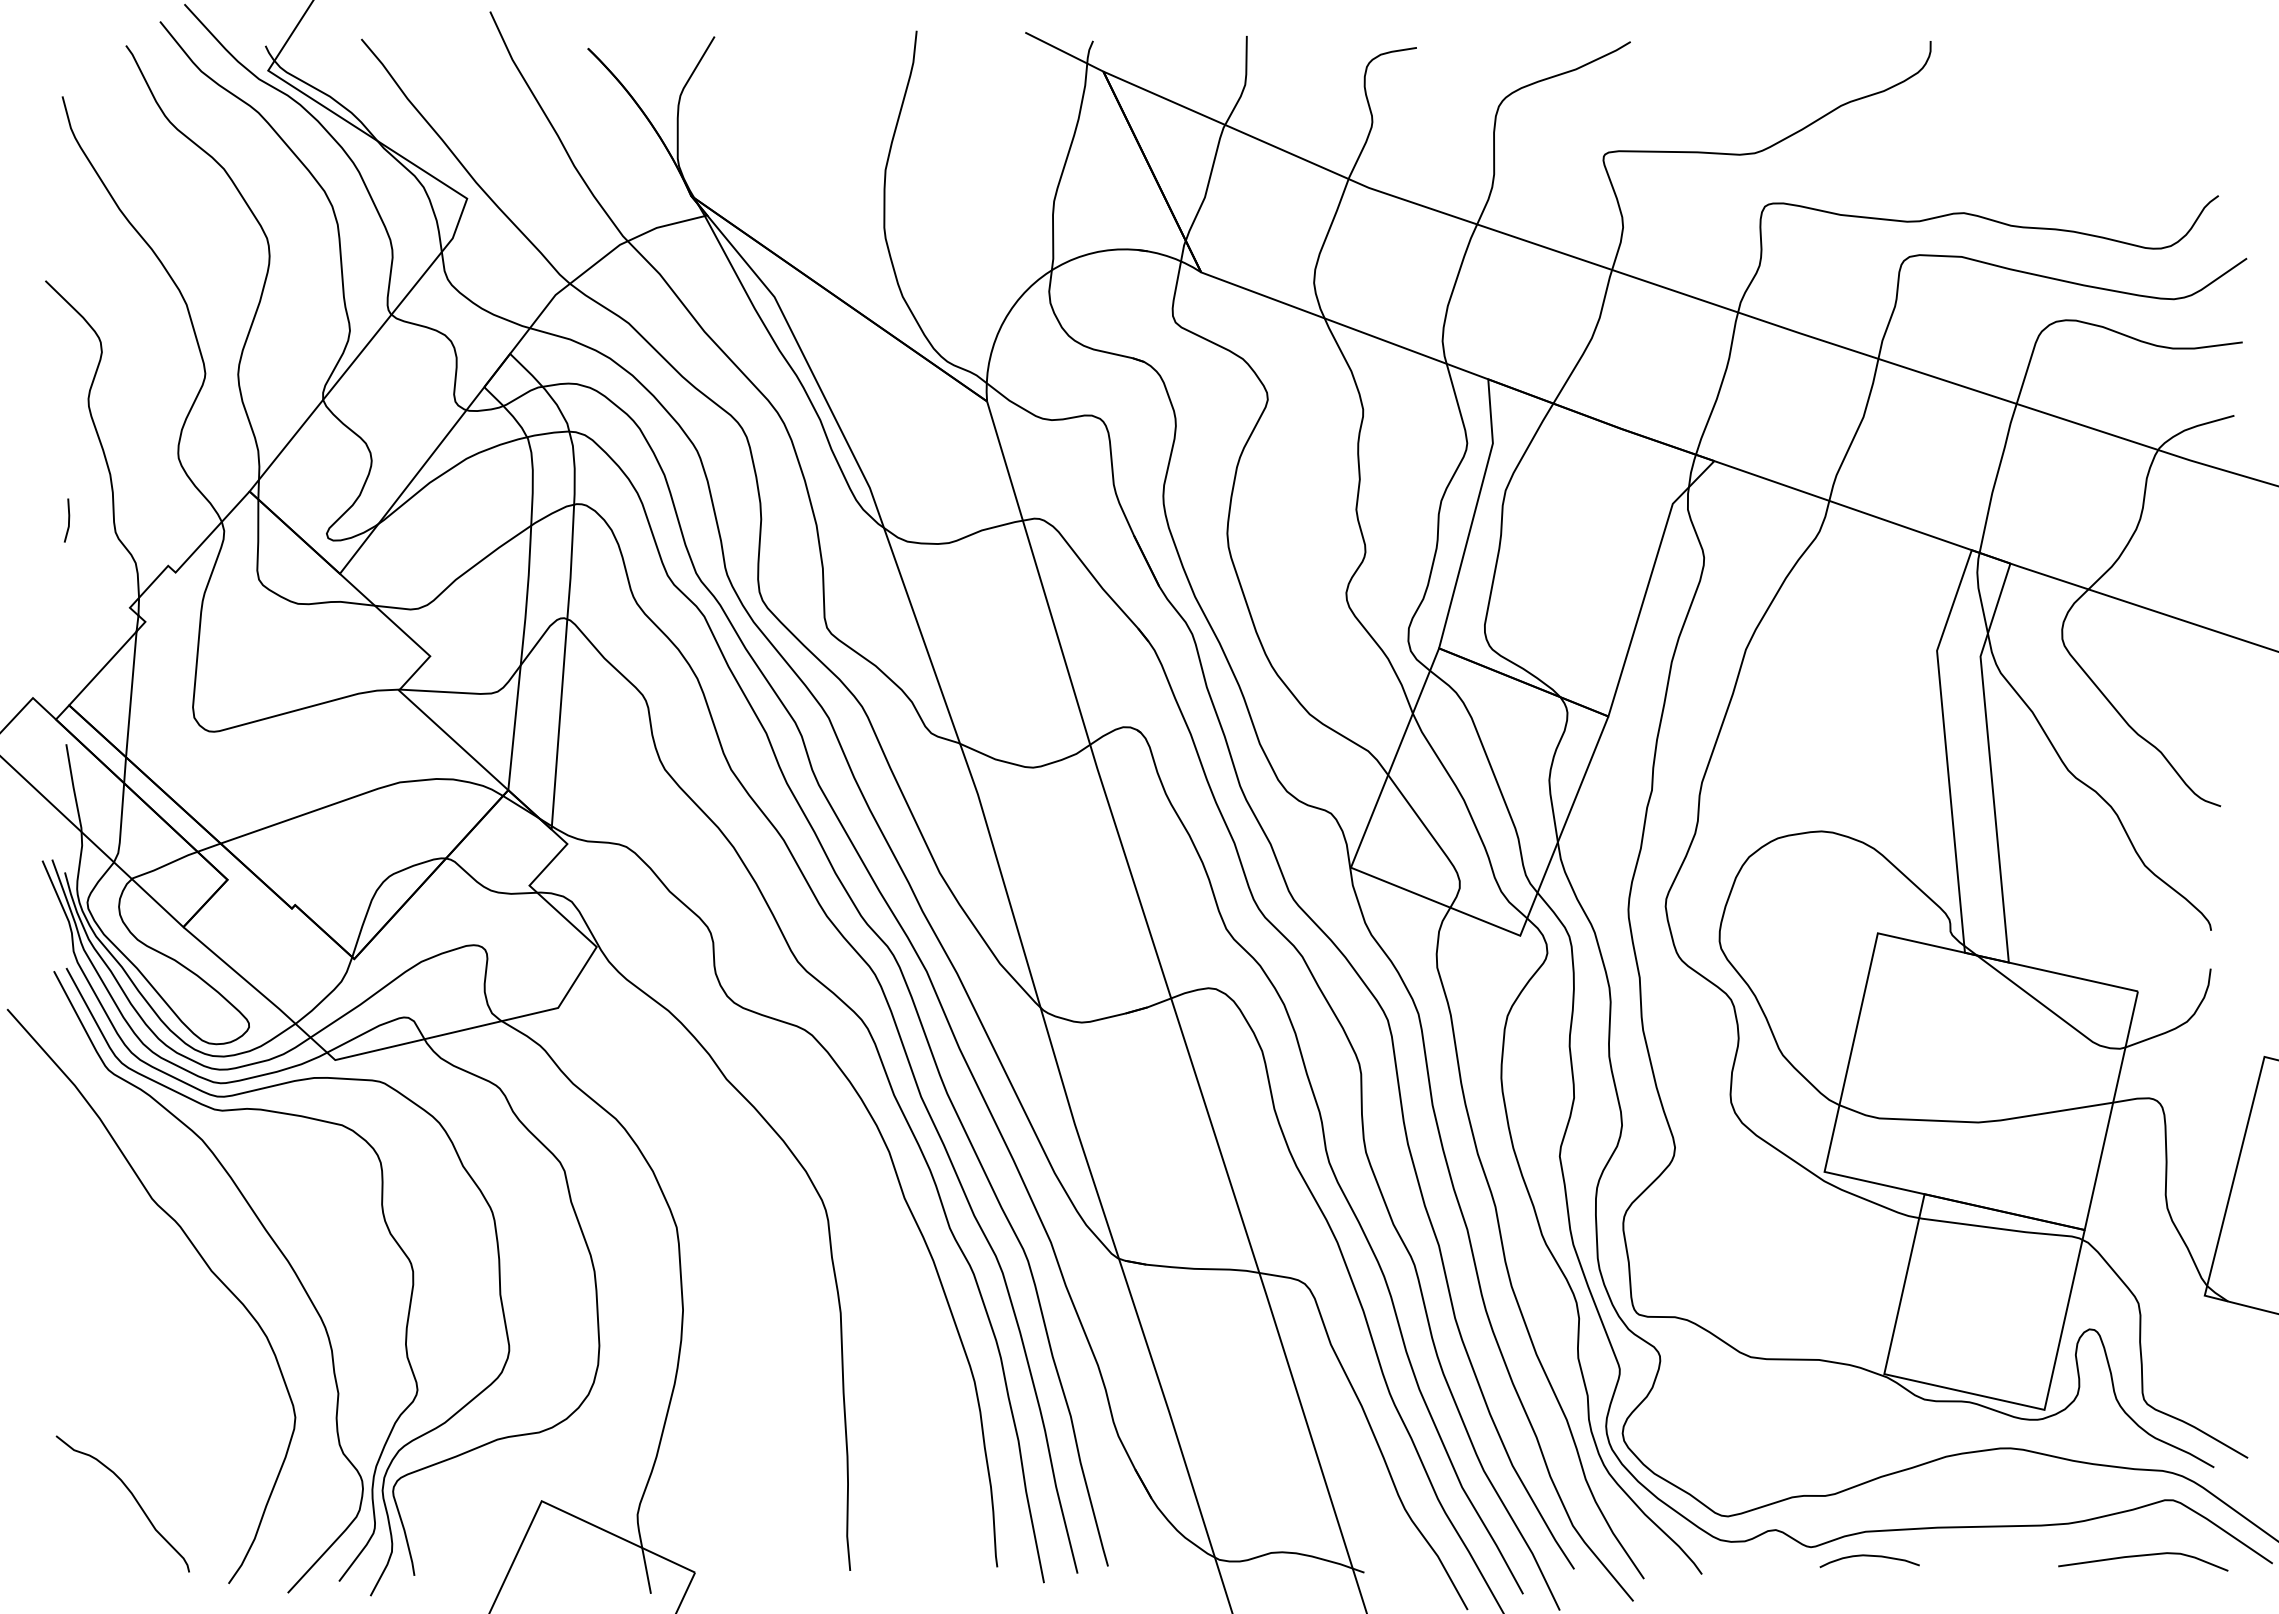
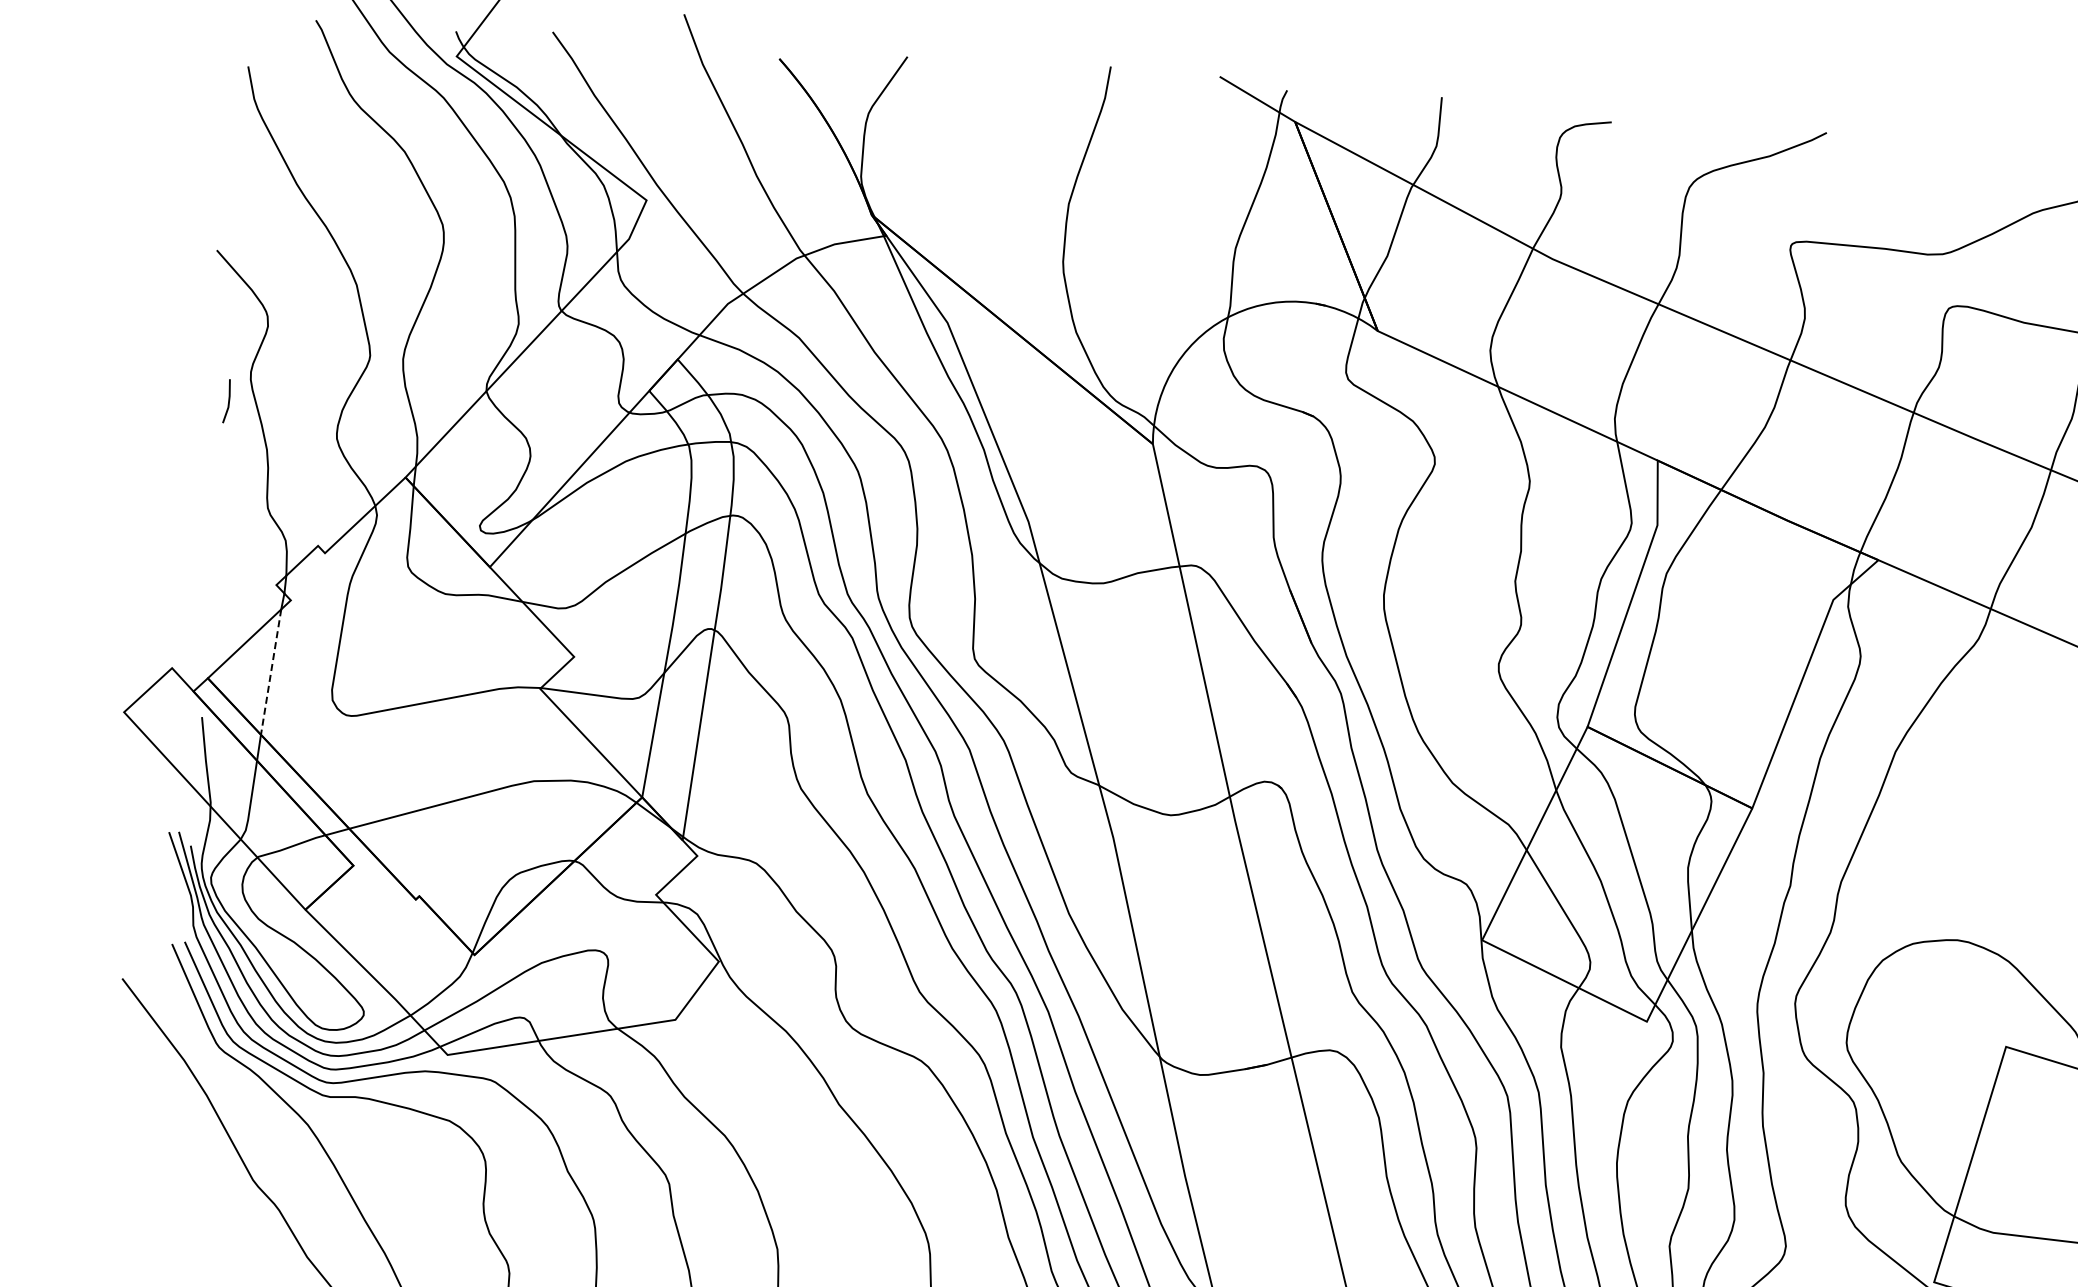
line: (68, 520) -> (228, 401), moved
line: (131, 694) -> (271, 672), solid -> dashed

